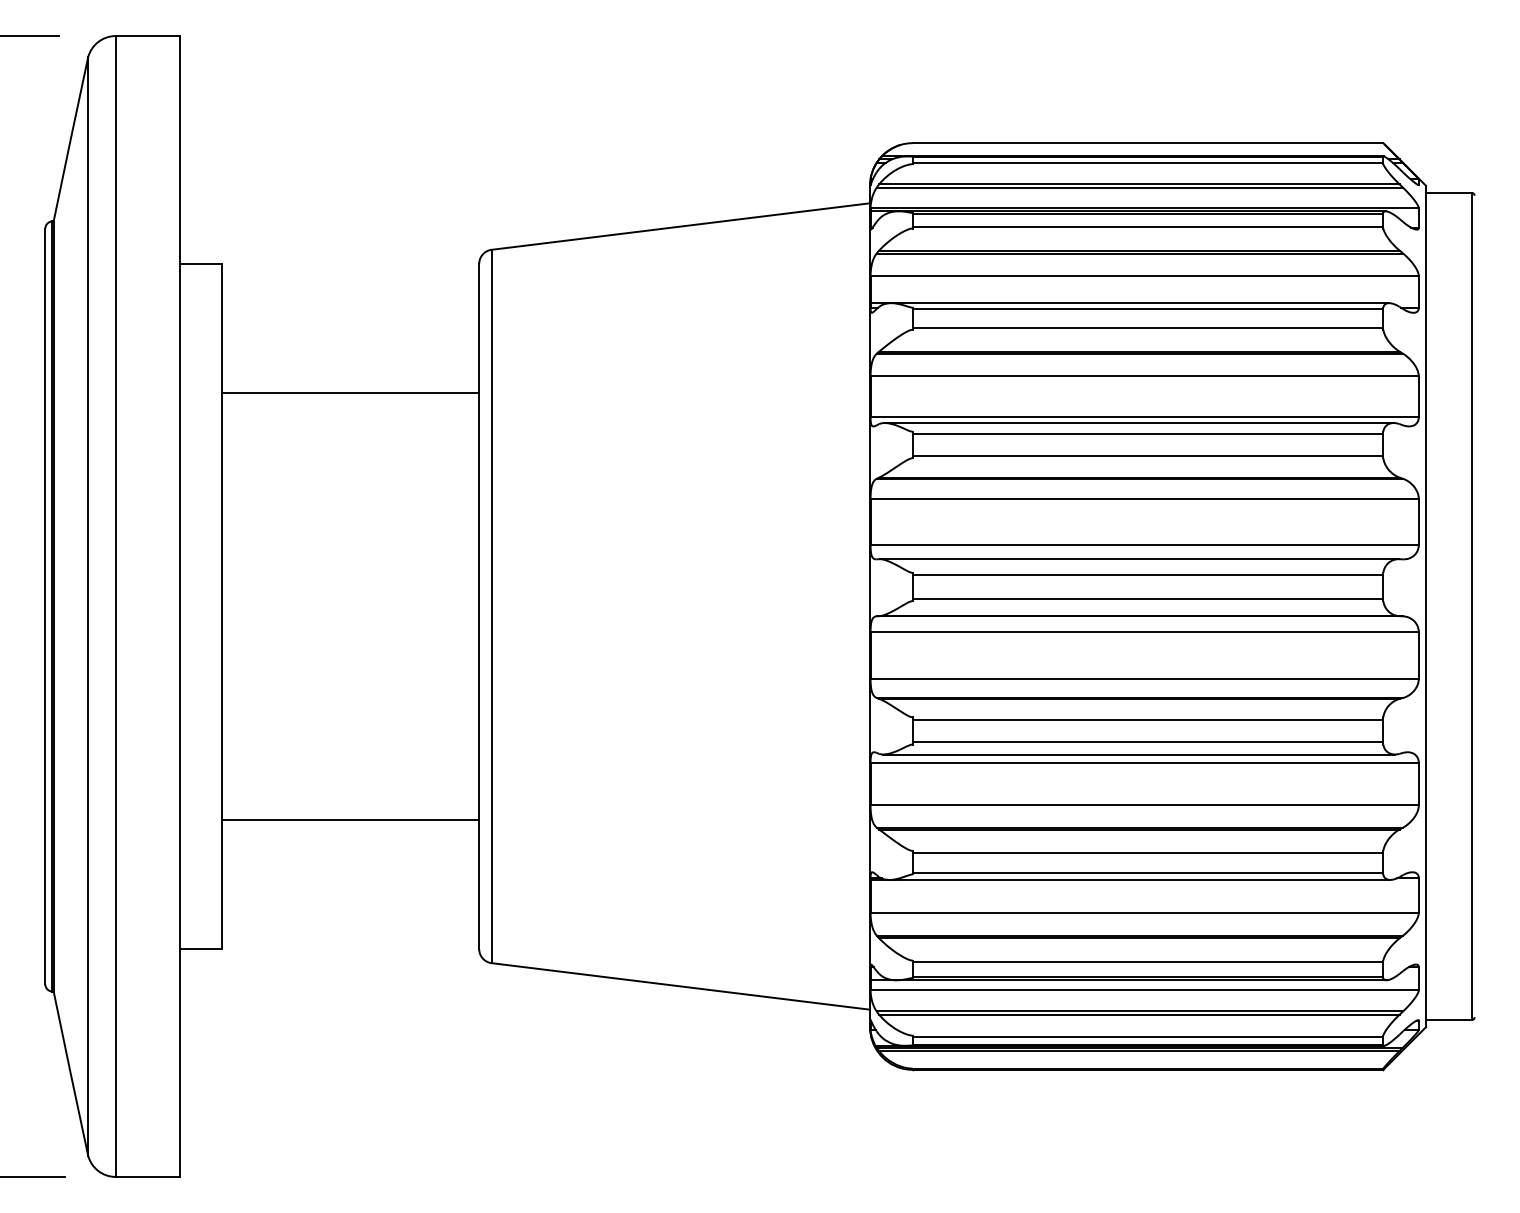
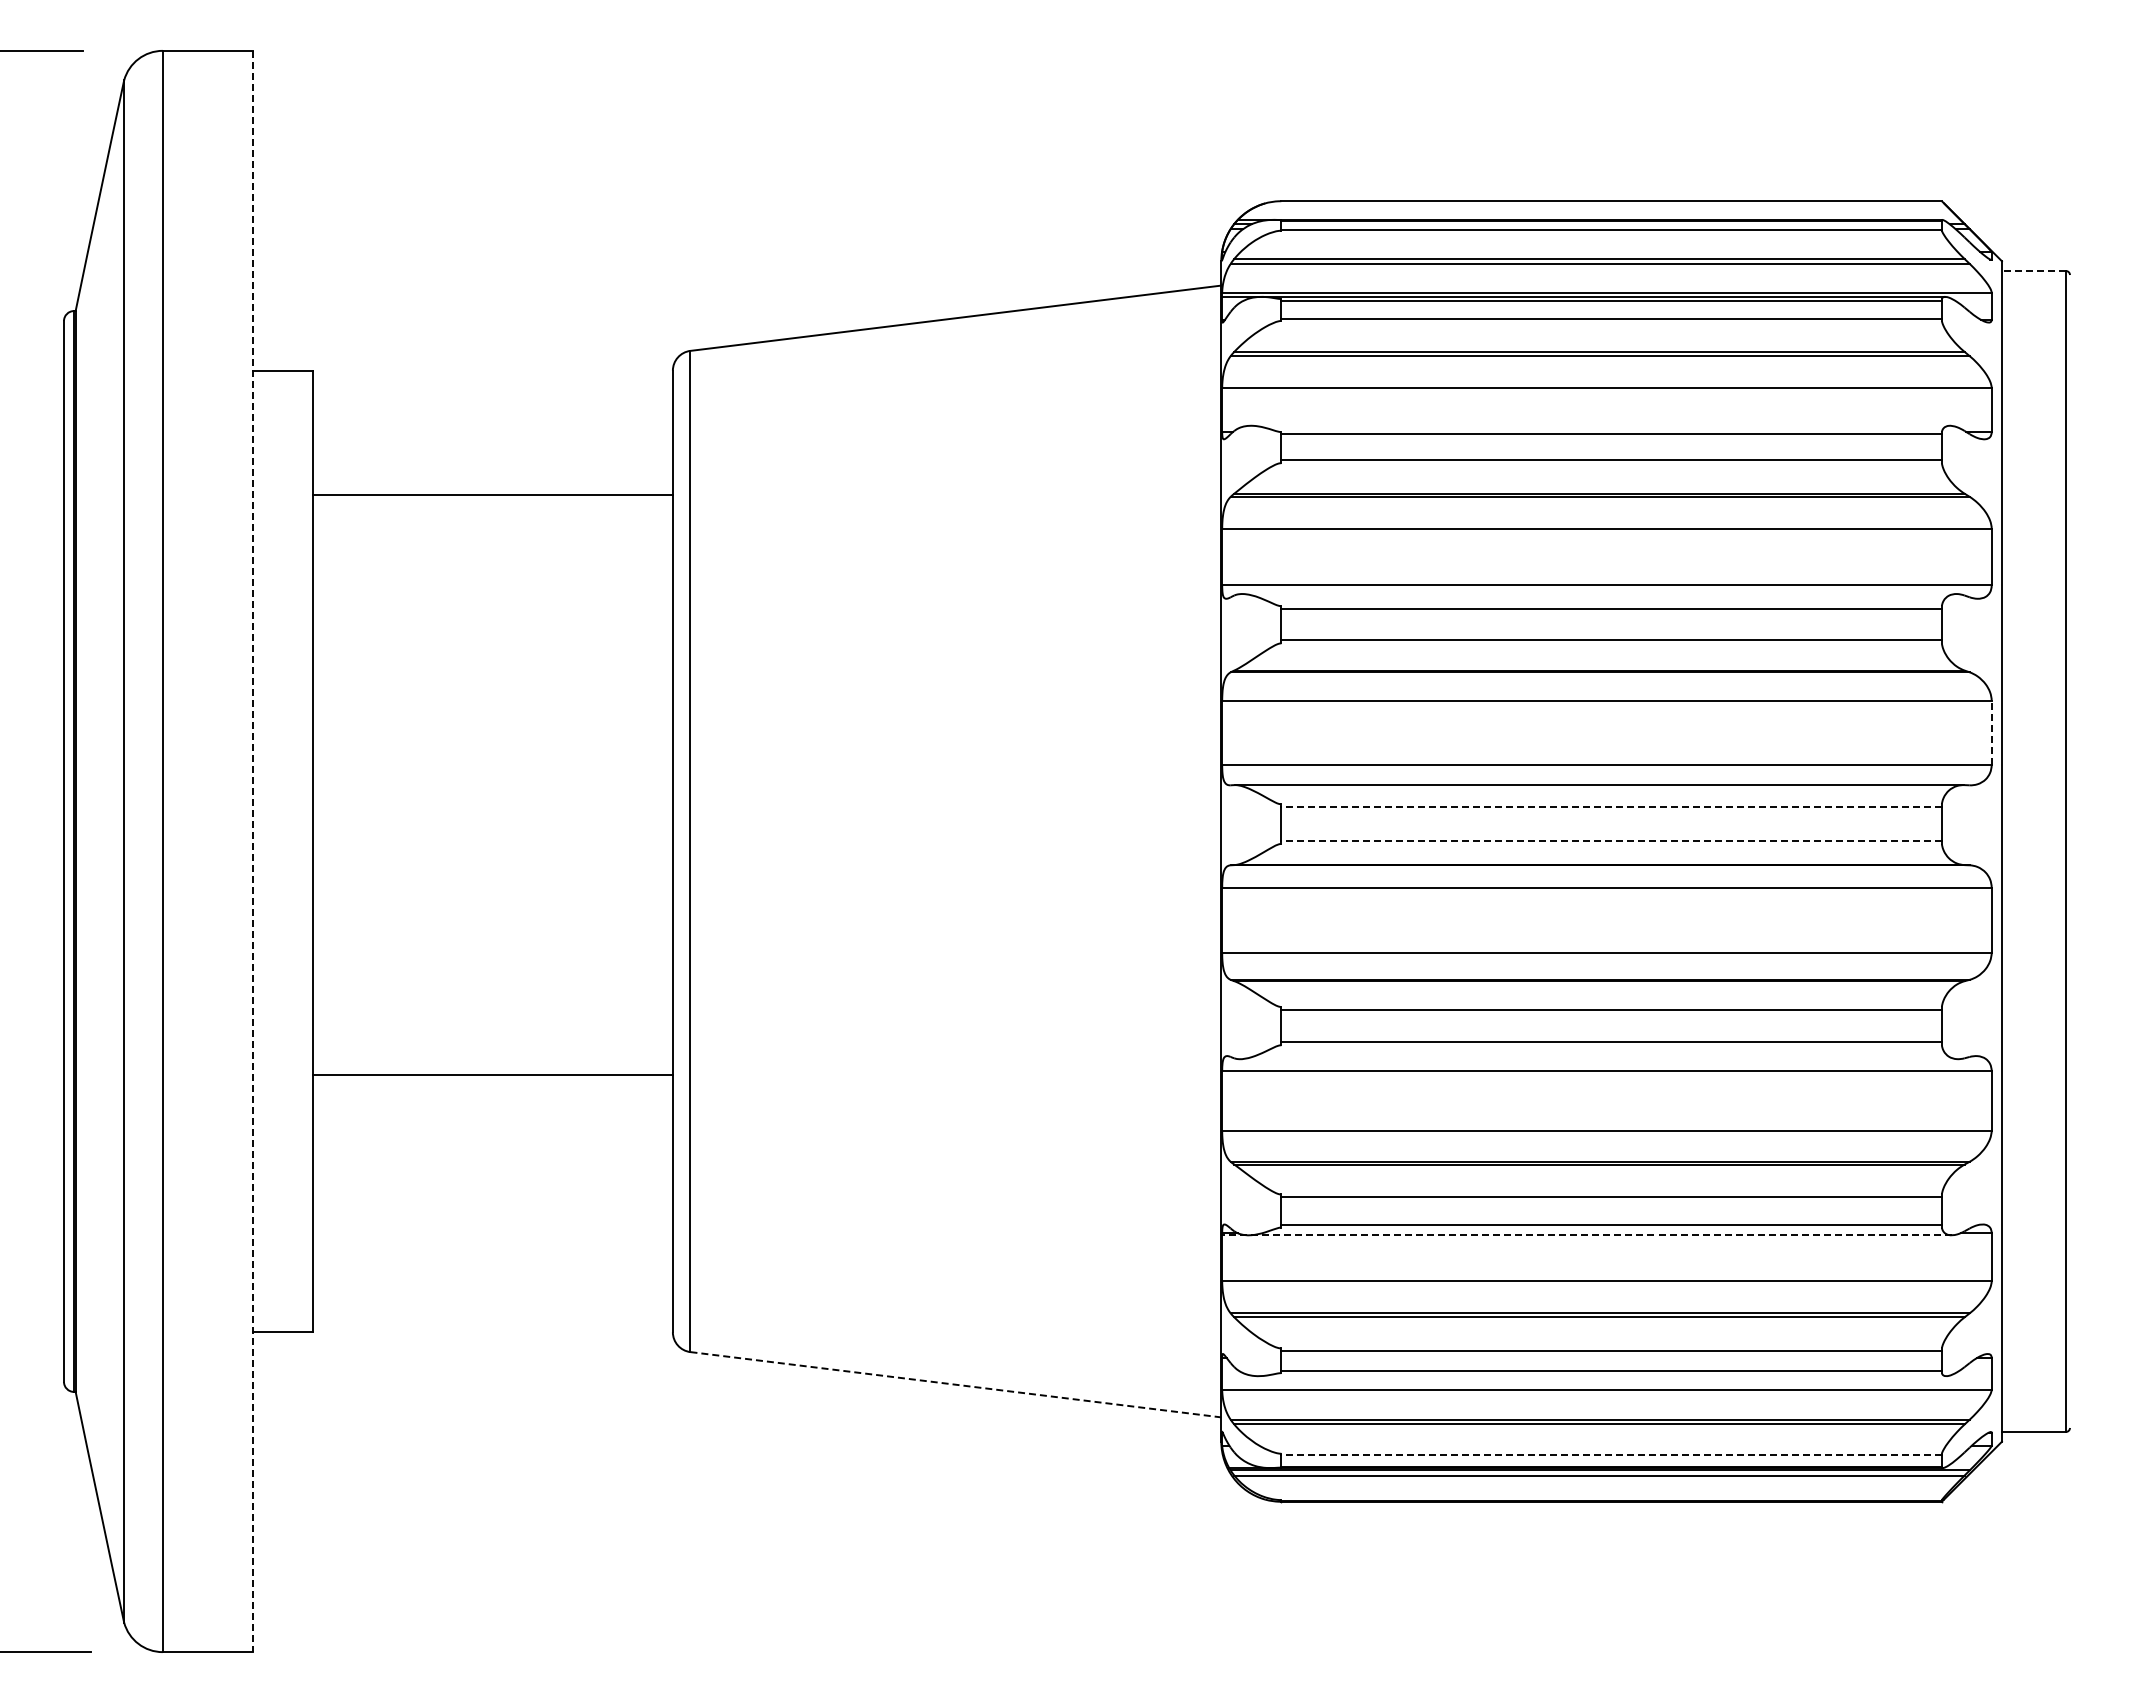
line: (1448, 193) -> (2033, 271), solid -> dashed
line: (1130, 302) -> (1586, 425), removed
line: (350, 392) -> (492, 495), moved
line: (1139, 423) -> (1599, 594), removed
line: (1418, 521) -> (1991, 732), solid -> dashed
line: (1147, 575) -> (1611, 807), solid -> dashed
line: (1147, 598) -> (1611, 840), solid -> dashed
line: (179, 606) -> (252, 851), solid -> dashed
line: (1139, 754) -> (1599, 1059), removed
line: (350, 820) -> (492, 1074), moved
line: (1130, 880) -> (1586, 1235), solid -> dashed
line: (1128, 980) -> (1584, 1376), removed
line: (681, 986) -> (956, 1384), solid -> dashed
line: (1147, 1036) -> (1611, 1455), solid -> dashed

